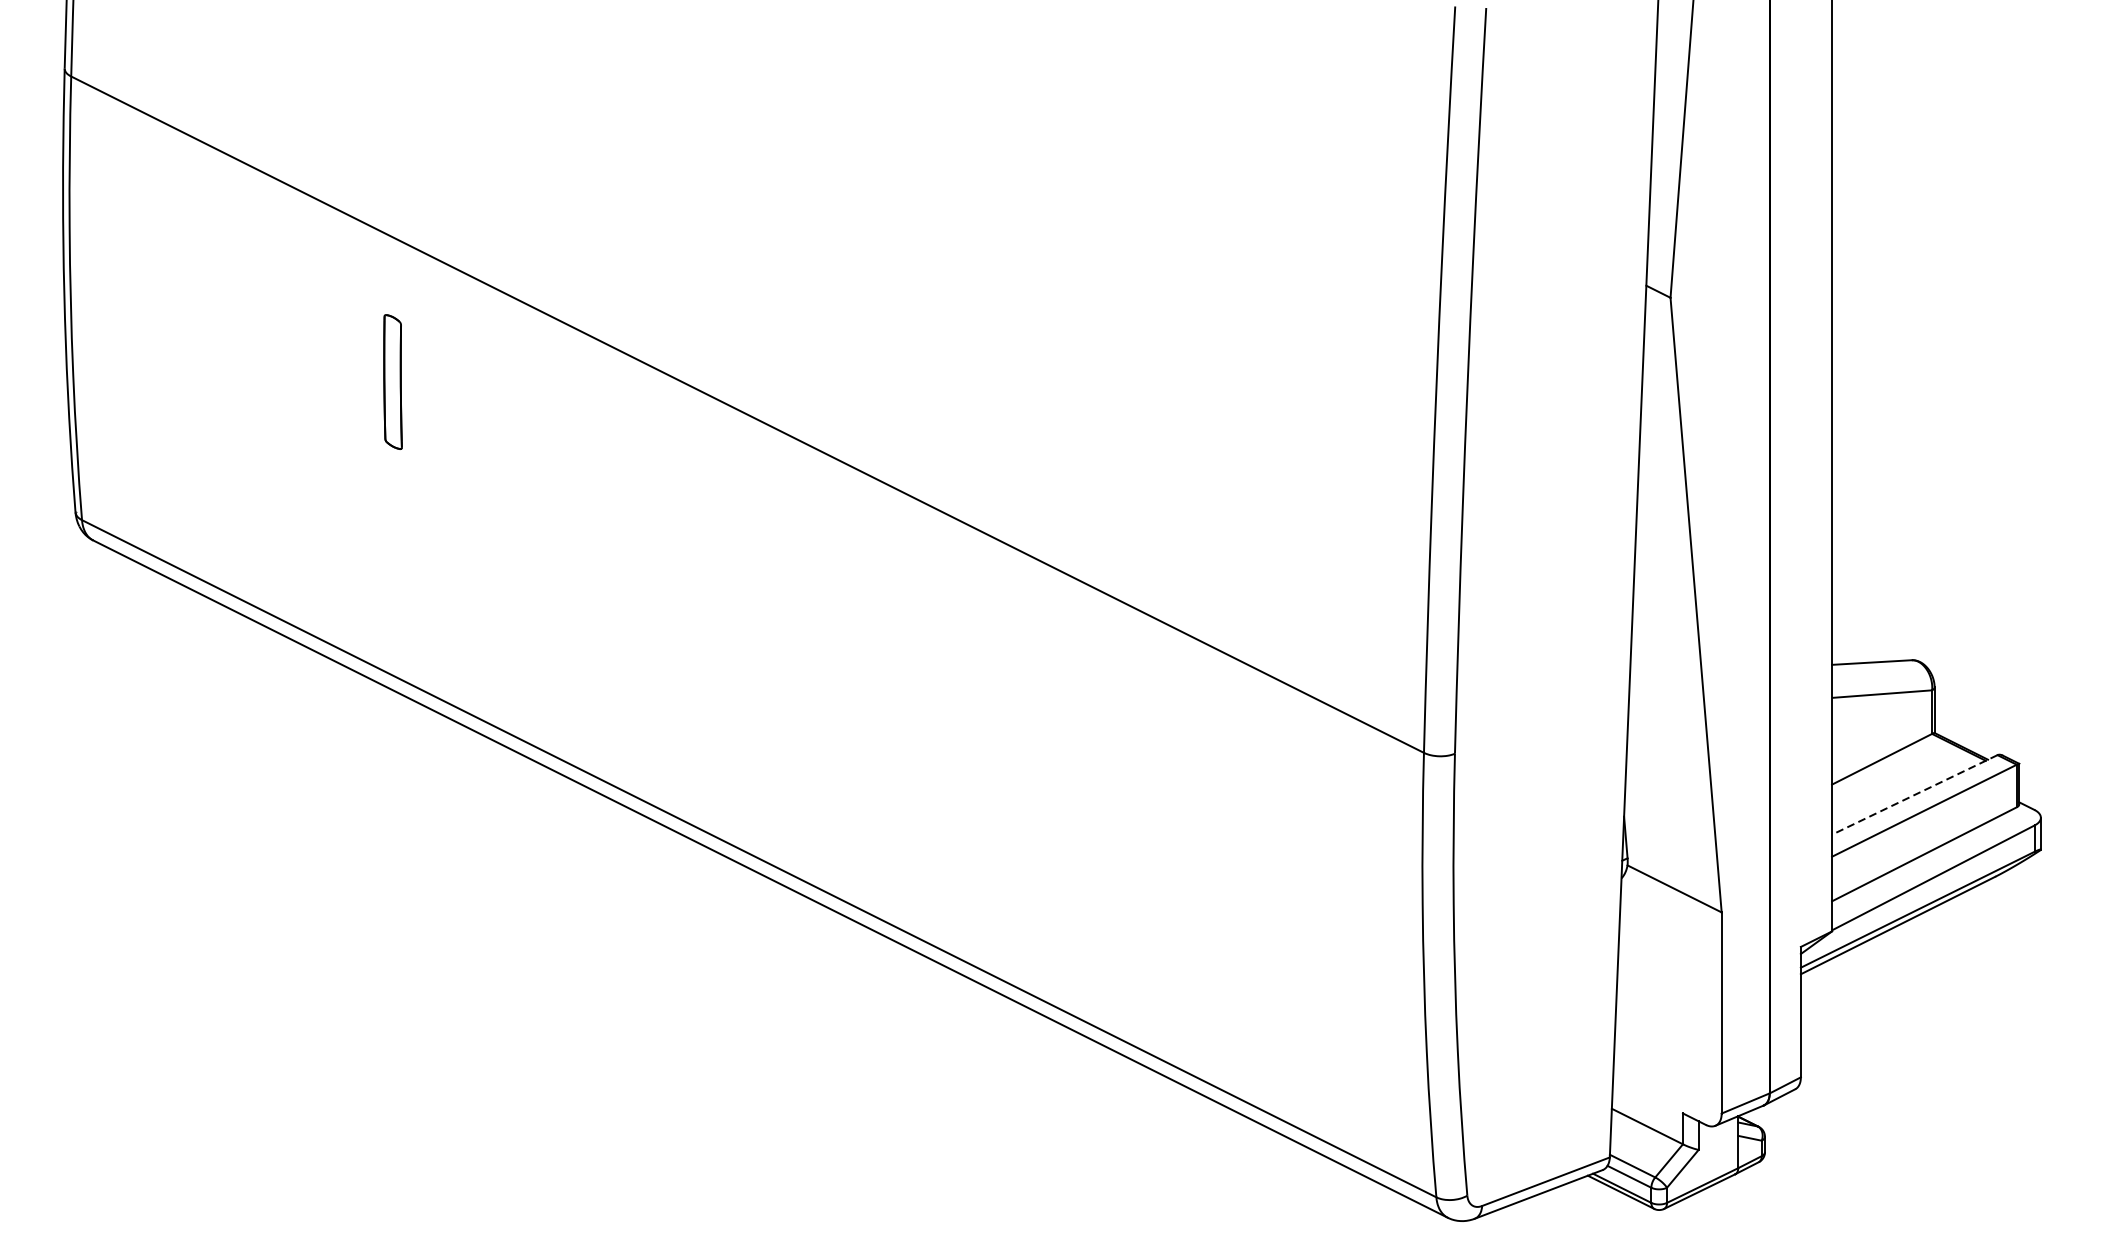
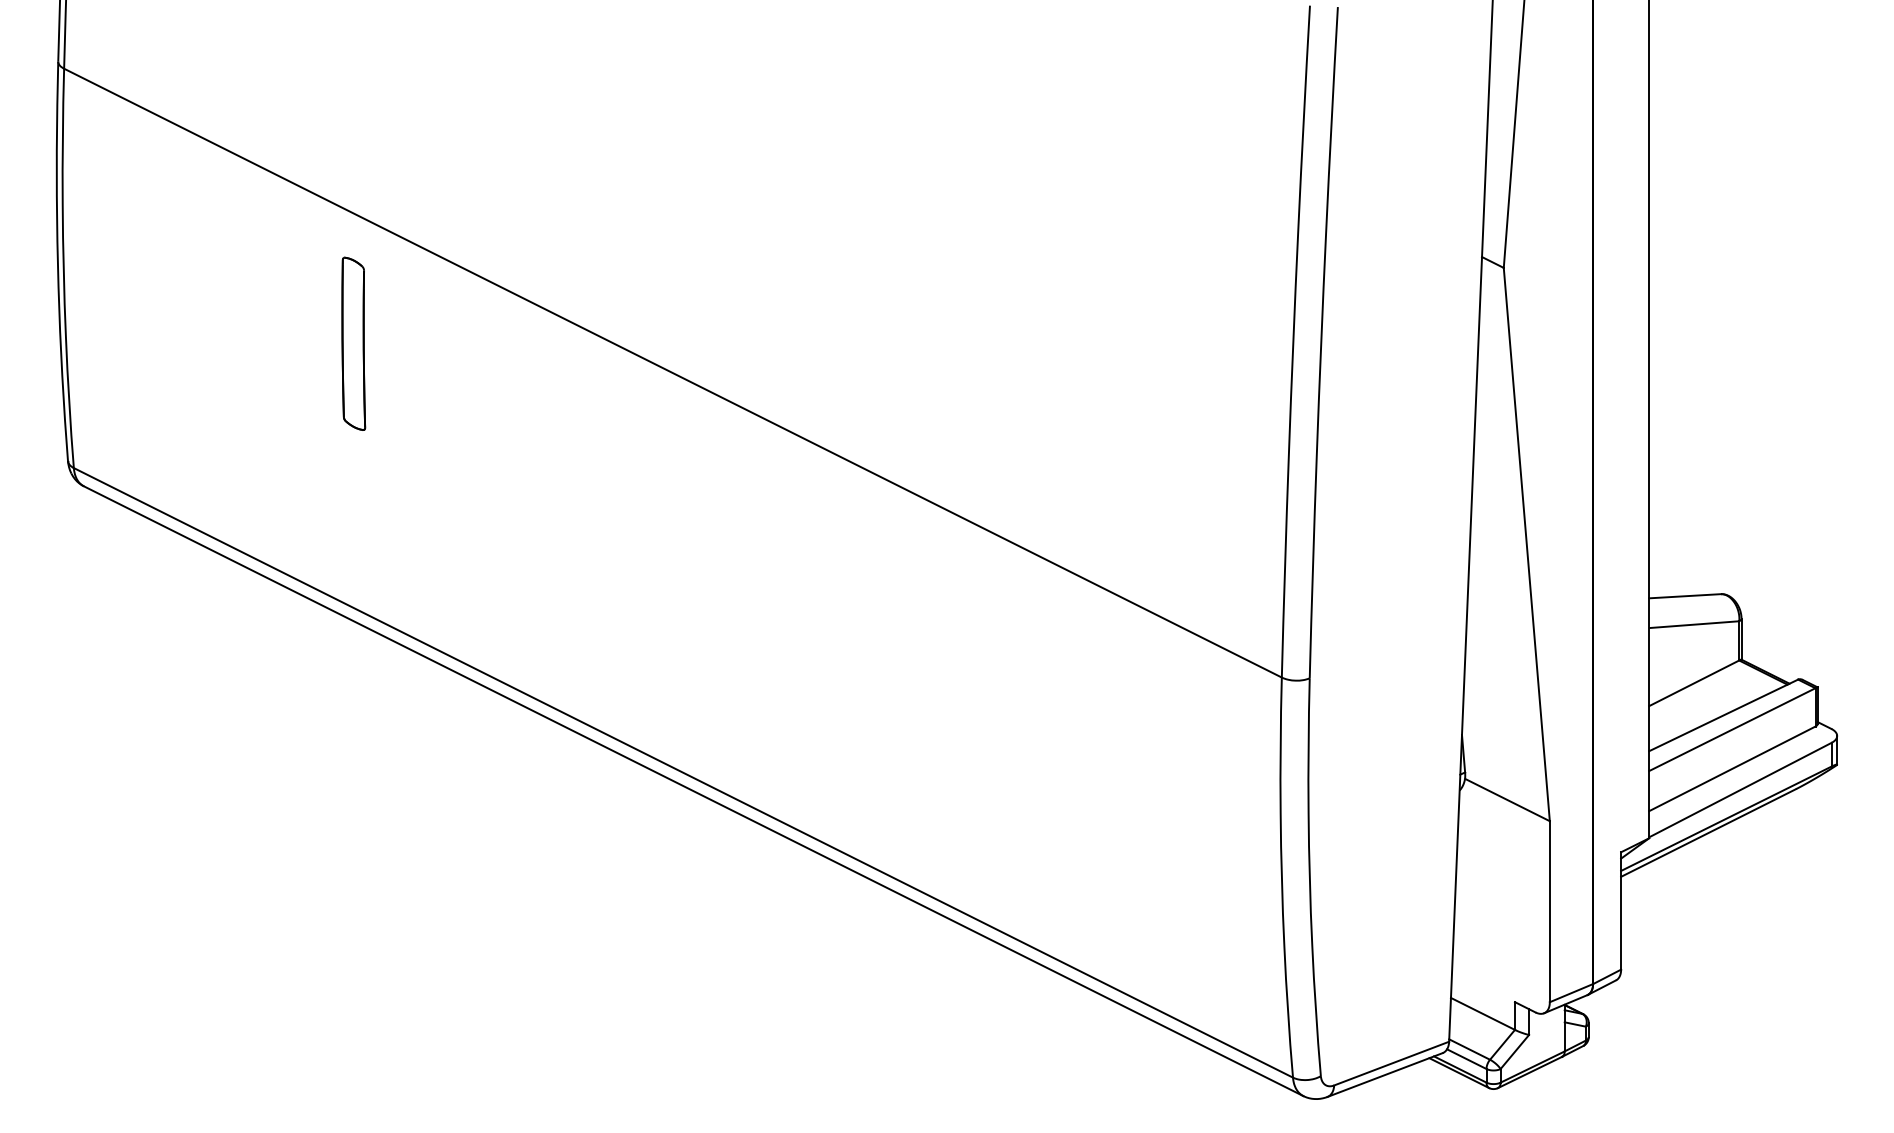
part: (392, 381) -> (353, 343), size x1.43
line: (1914, 795) -> (1723, 715), dashed -> solid

